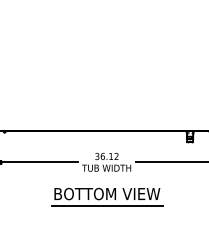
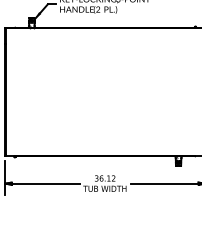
part: (106, 197) -> (104, 214), removed

